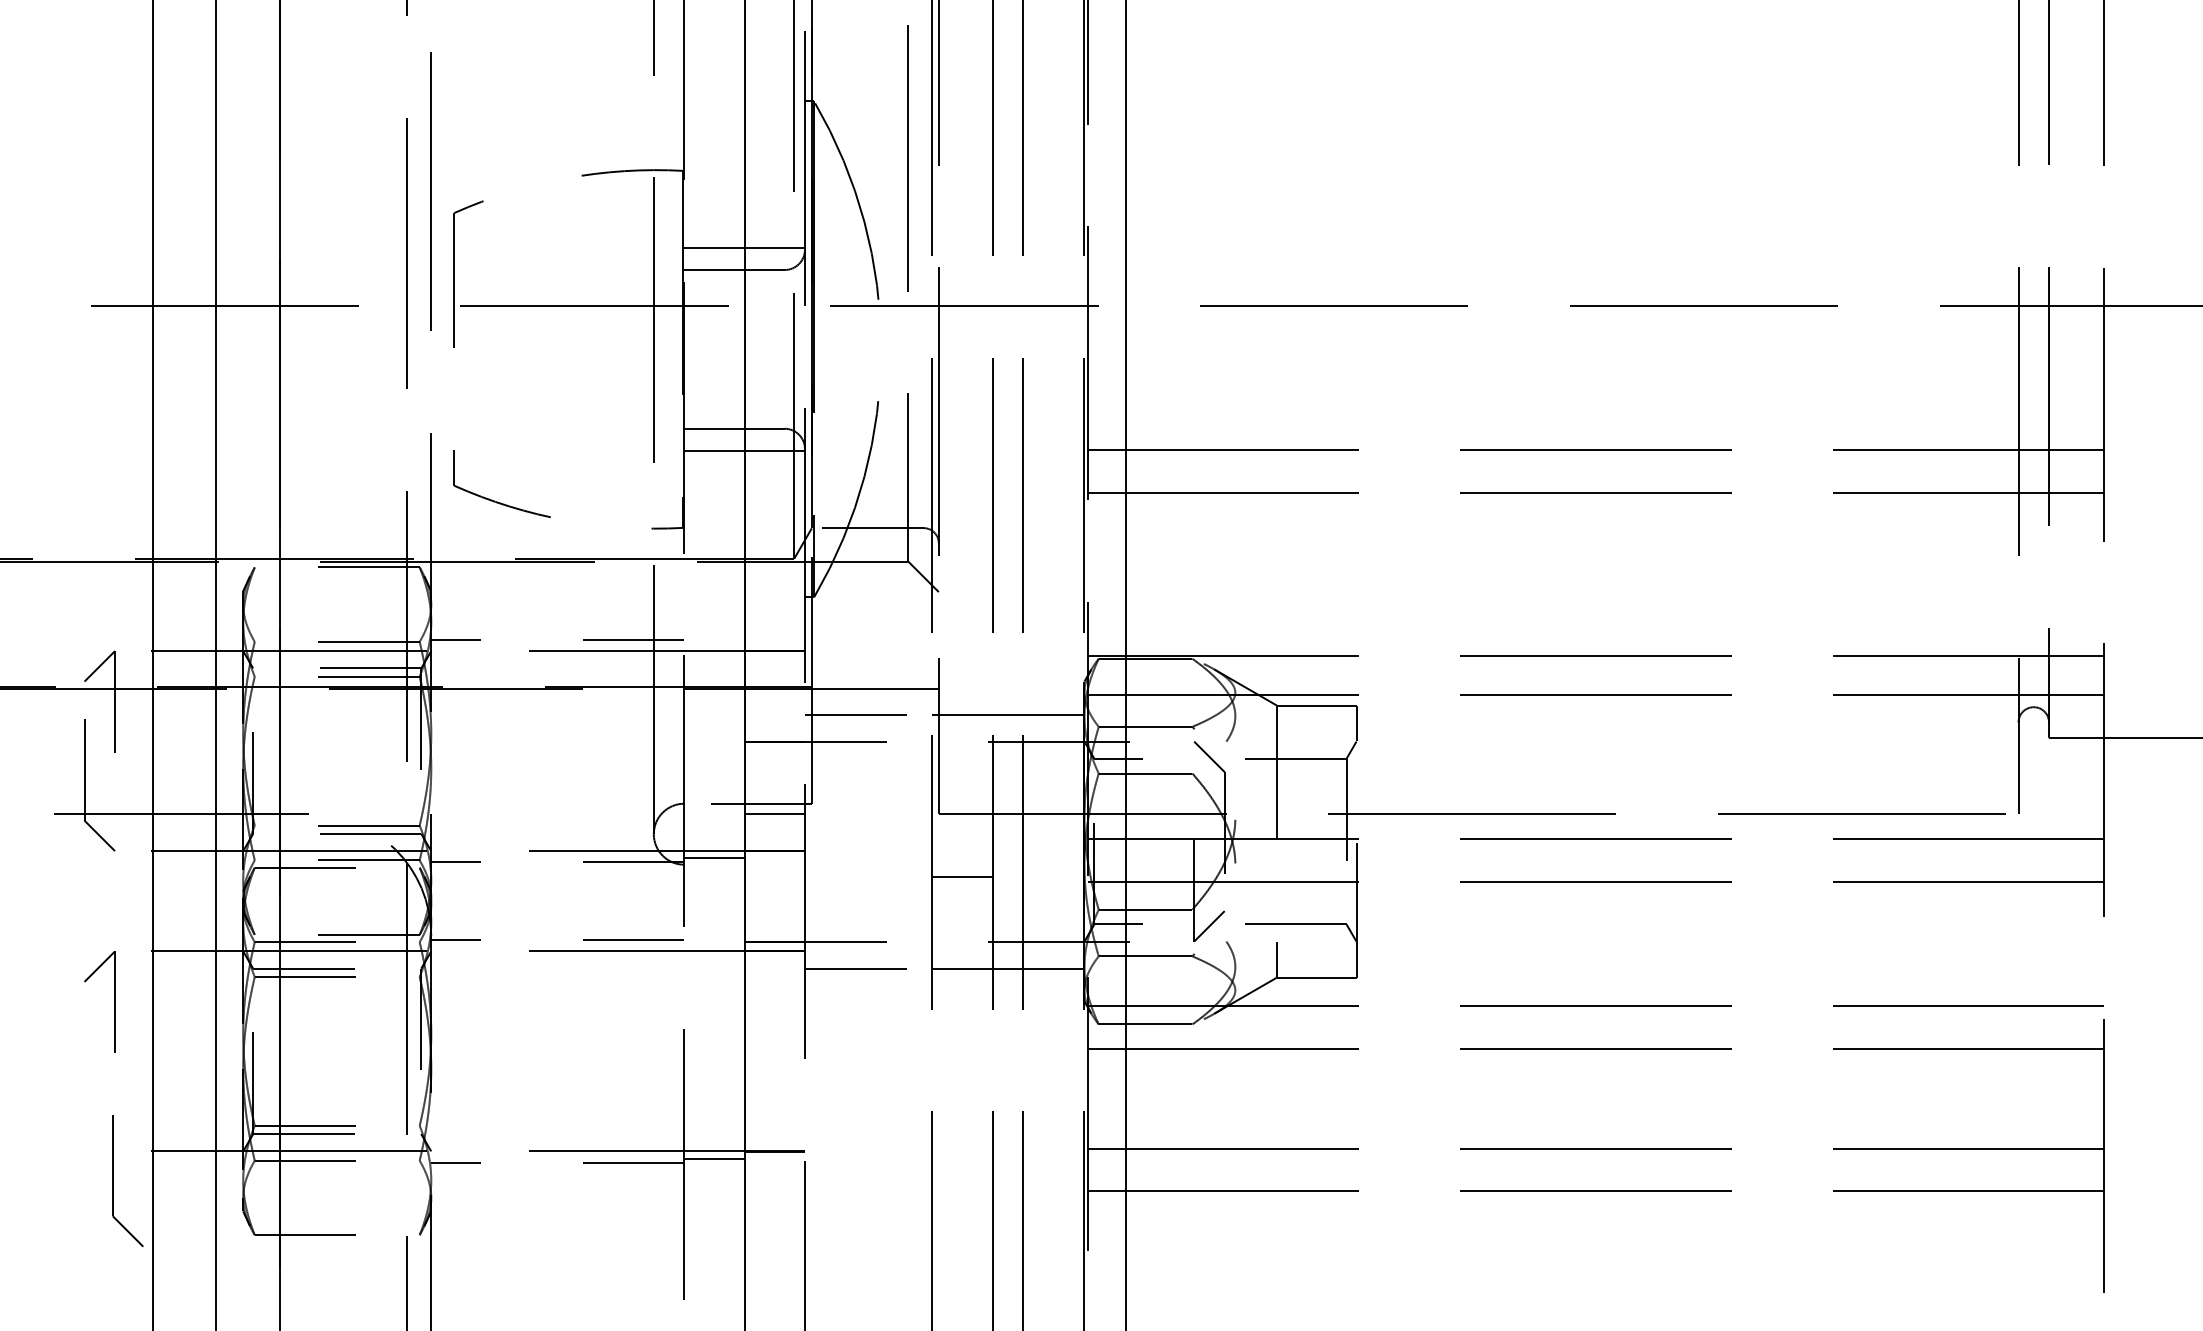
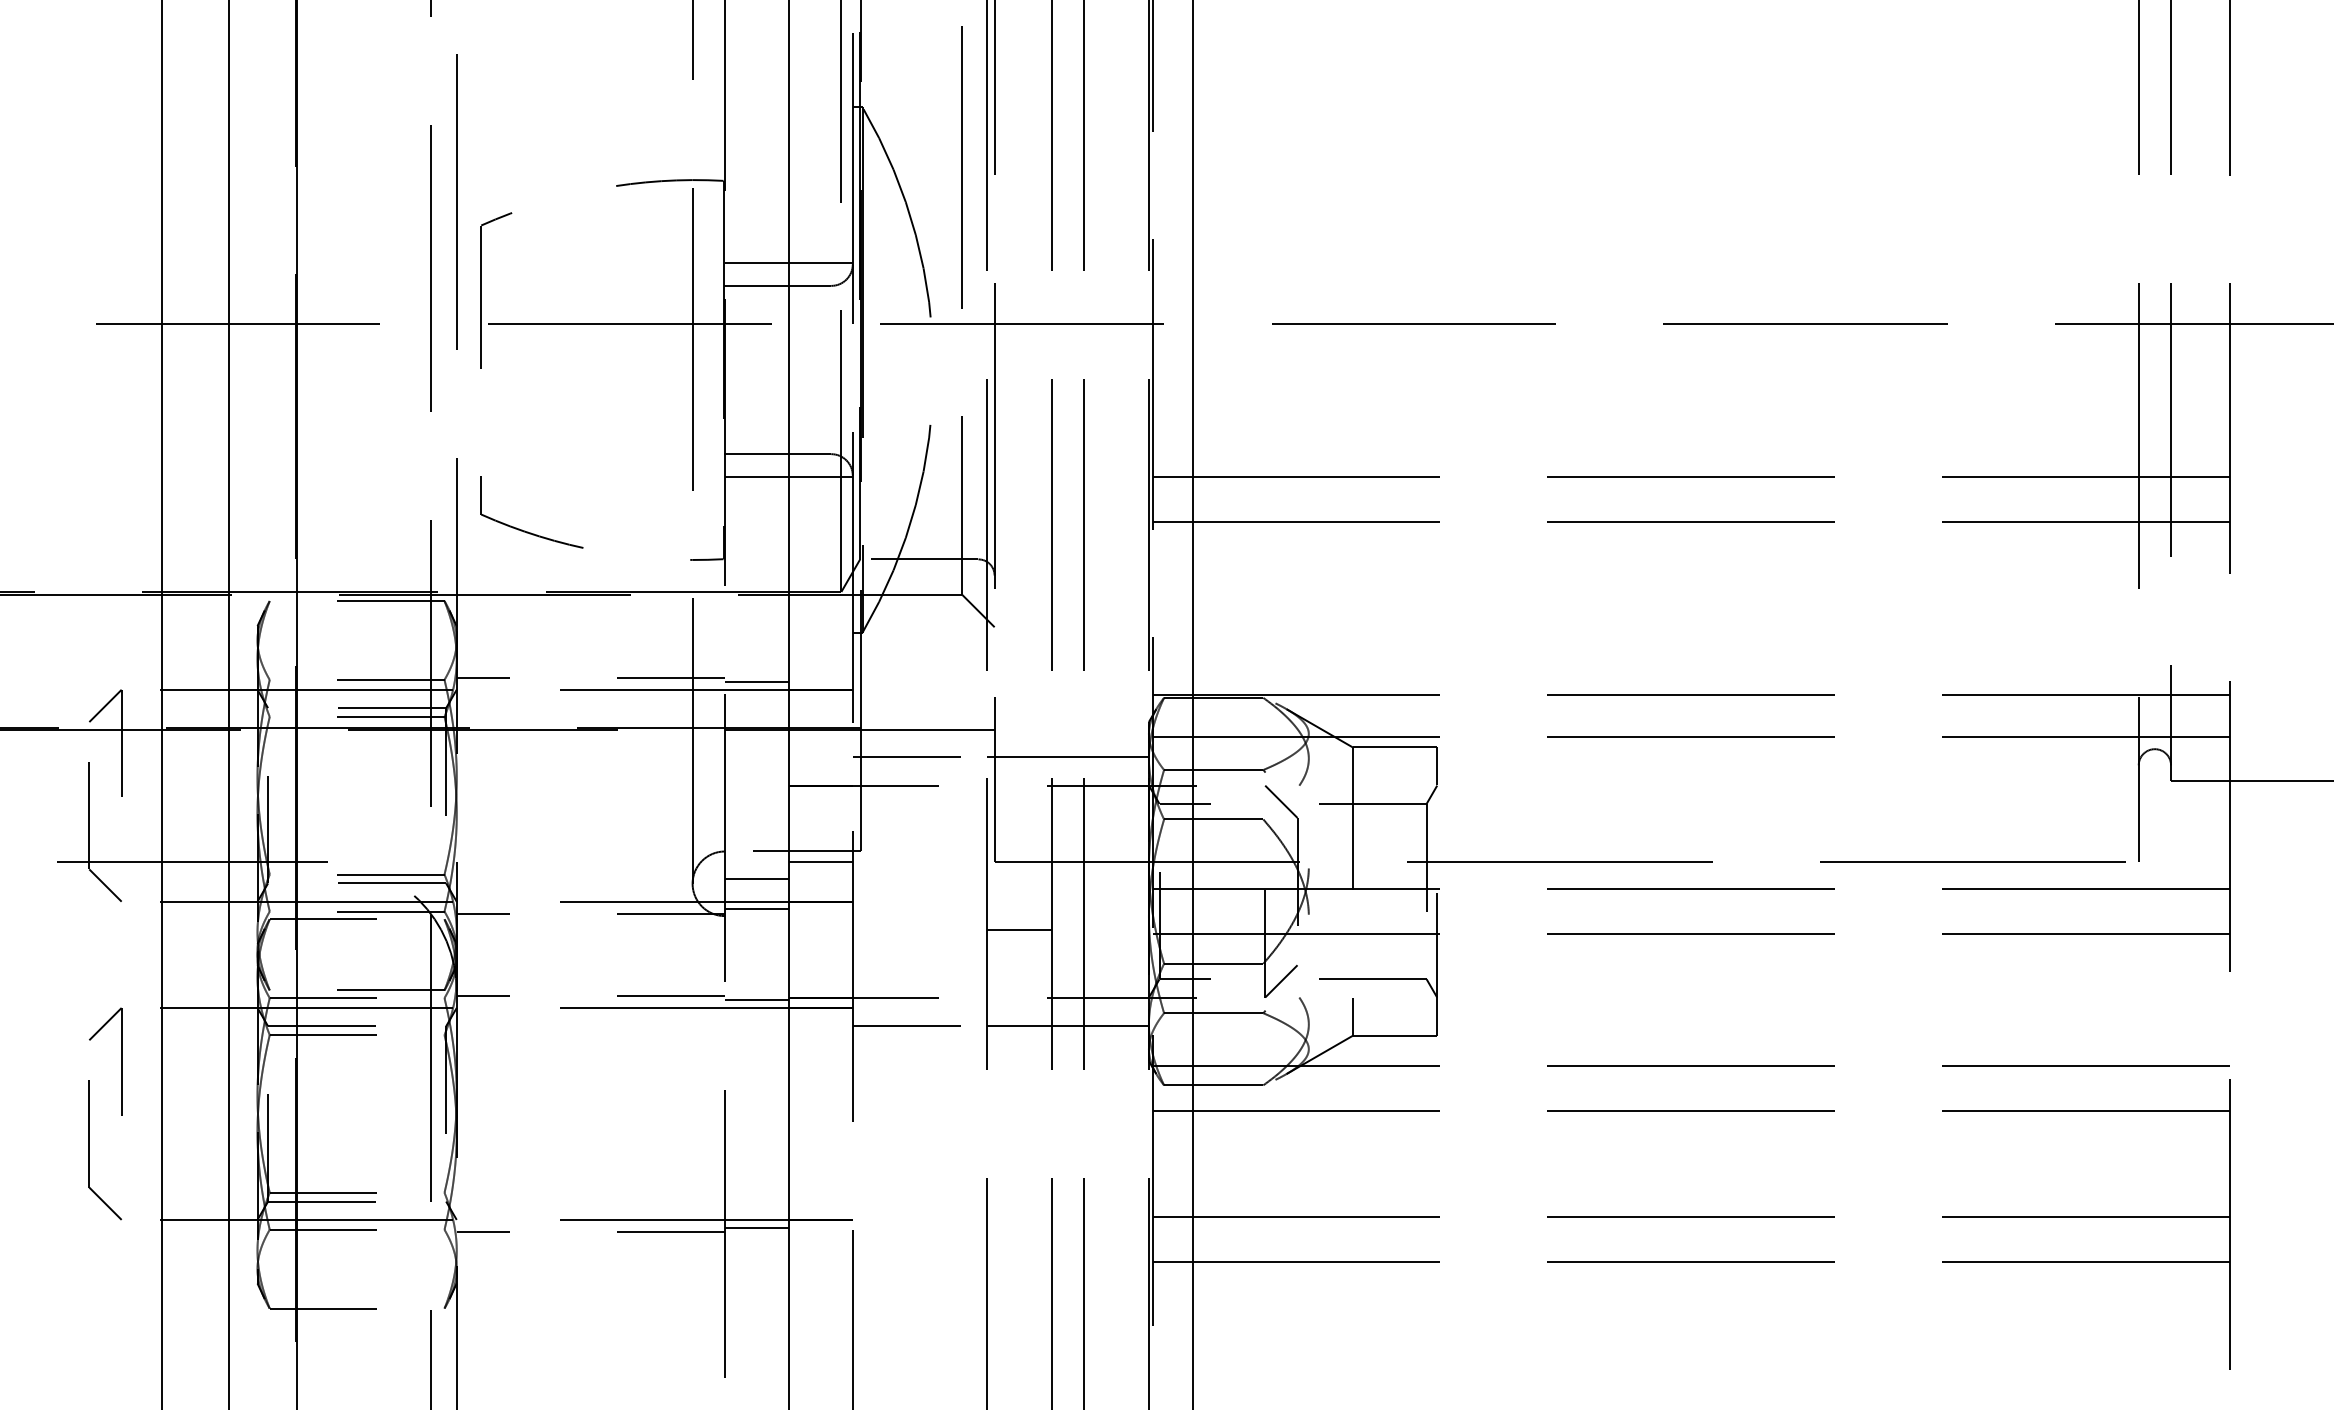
line: (714, 644) -> (756, 682), added
line: (714, 829) -> (756, 878), added
line: (714, 944) -> (756, 1000), added
part: (112, 1181) -> (89, 1150), moved

